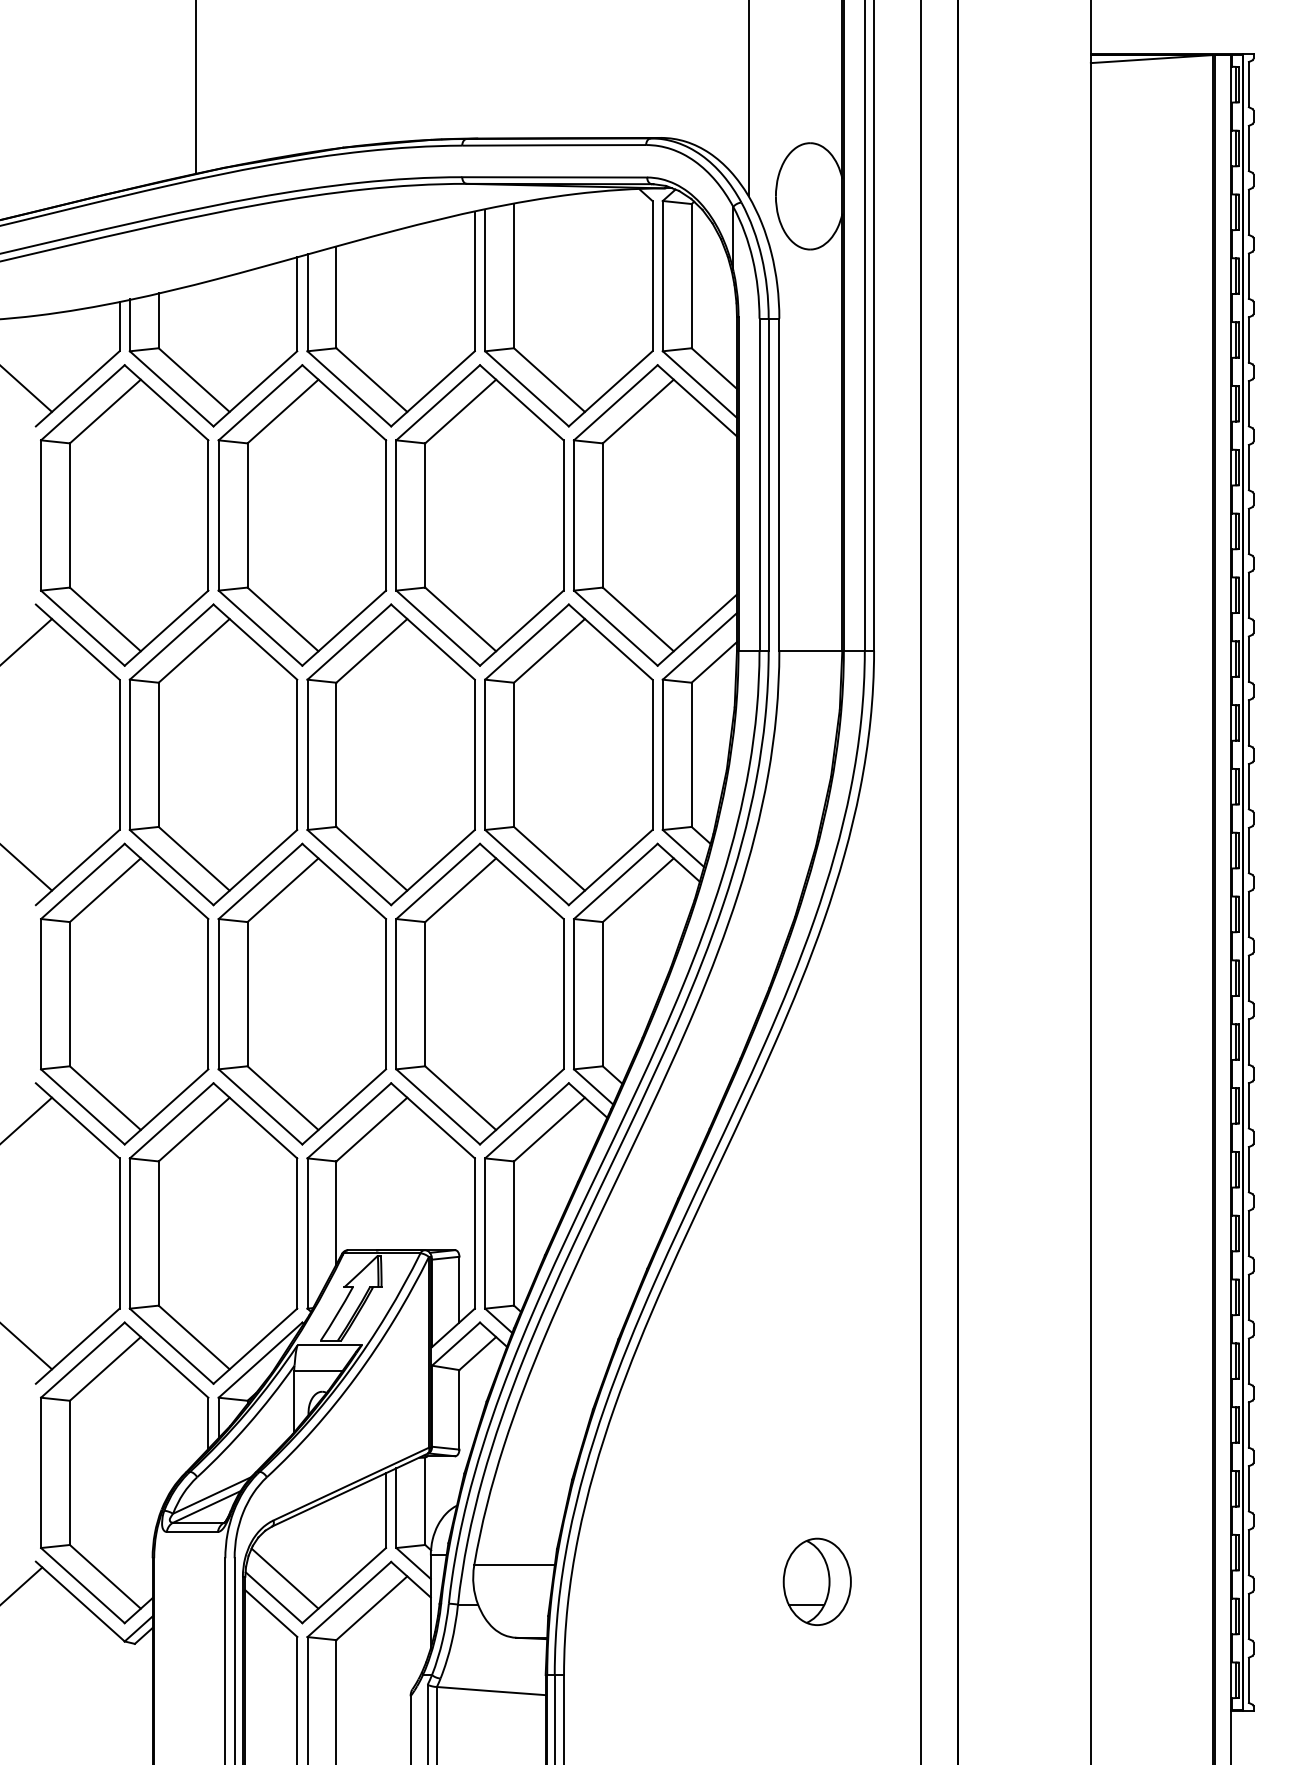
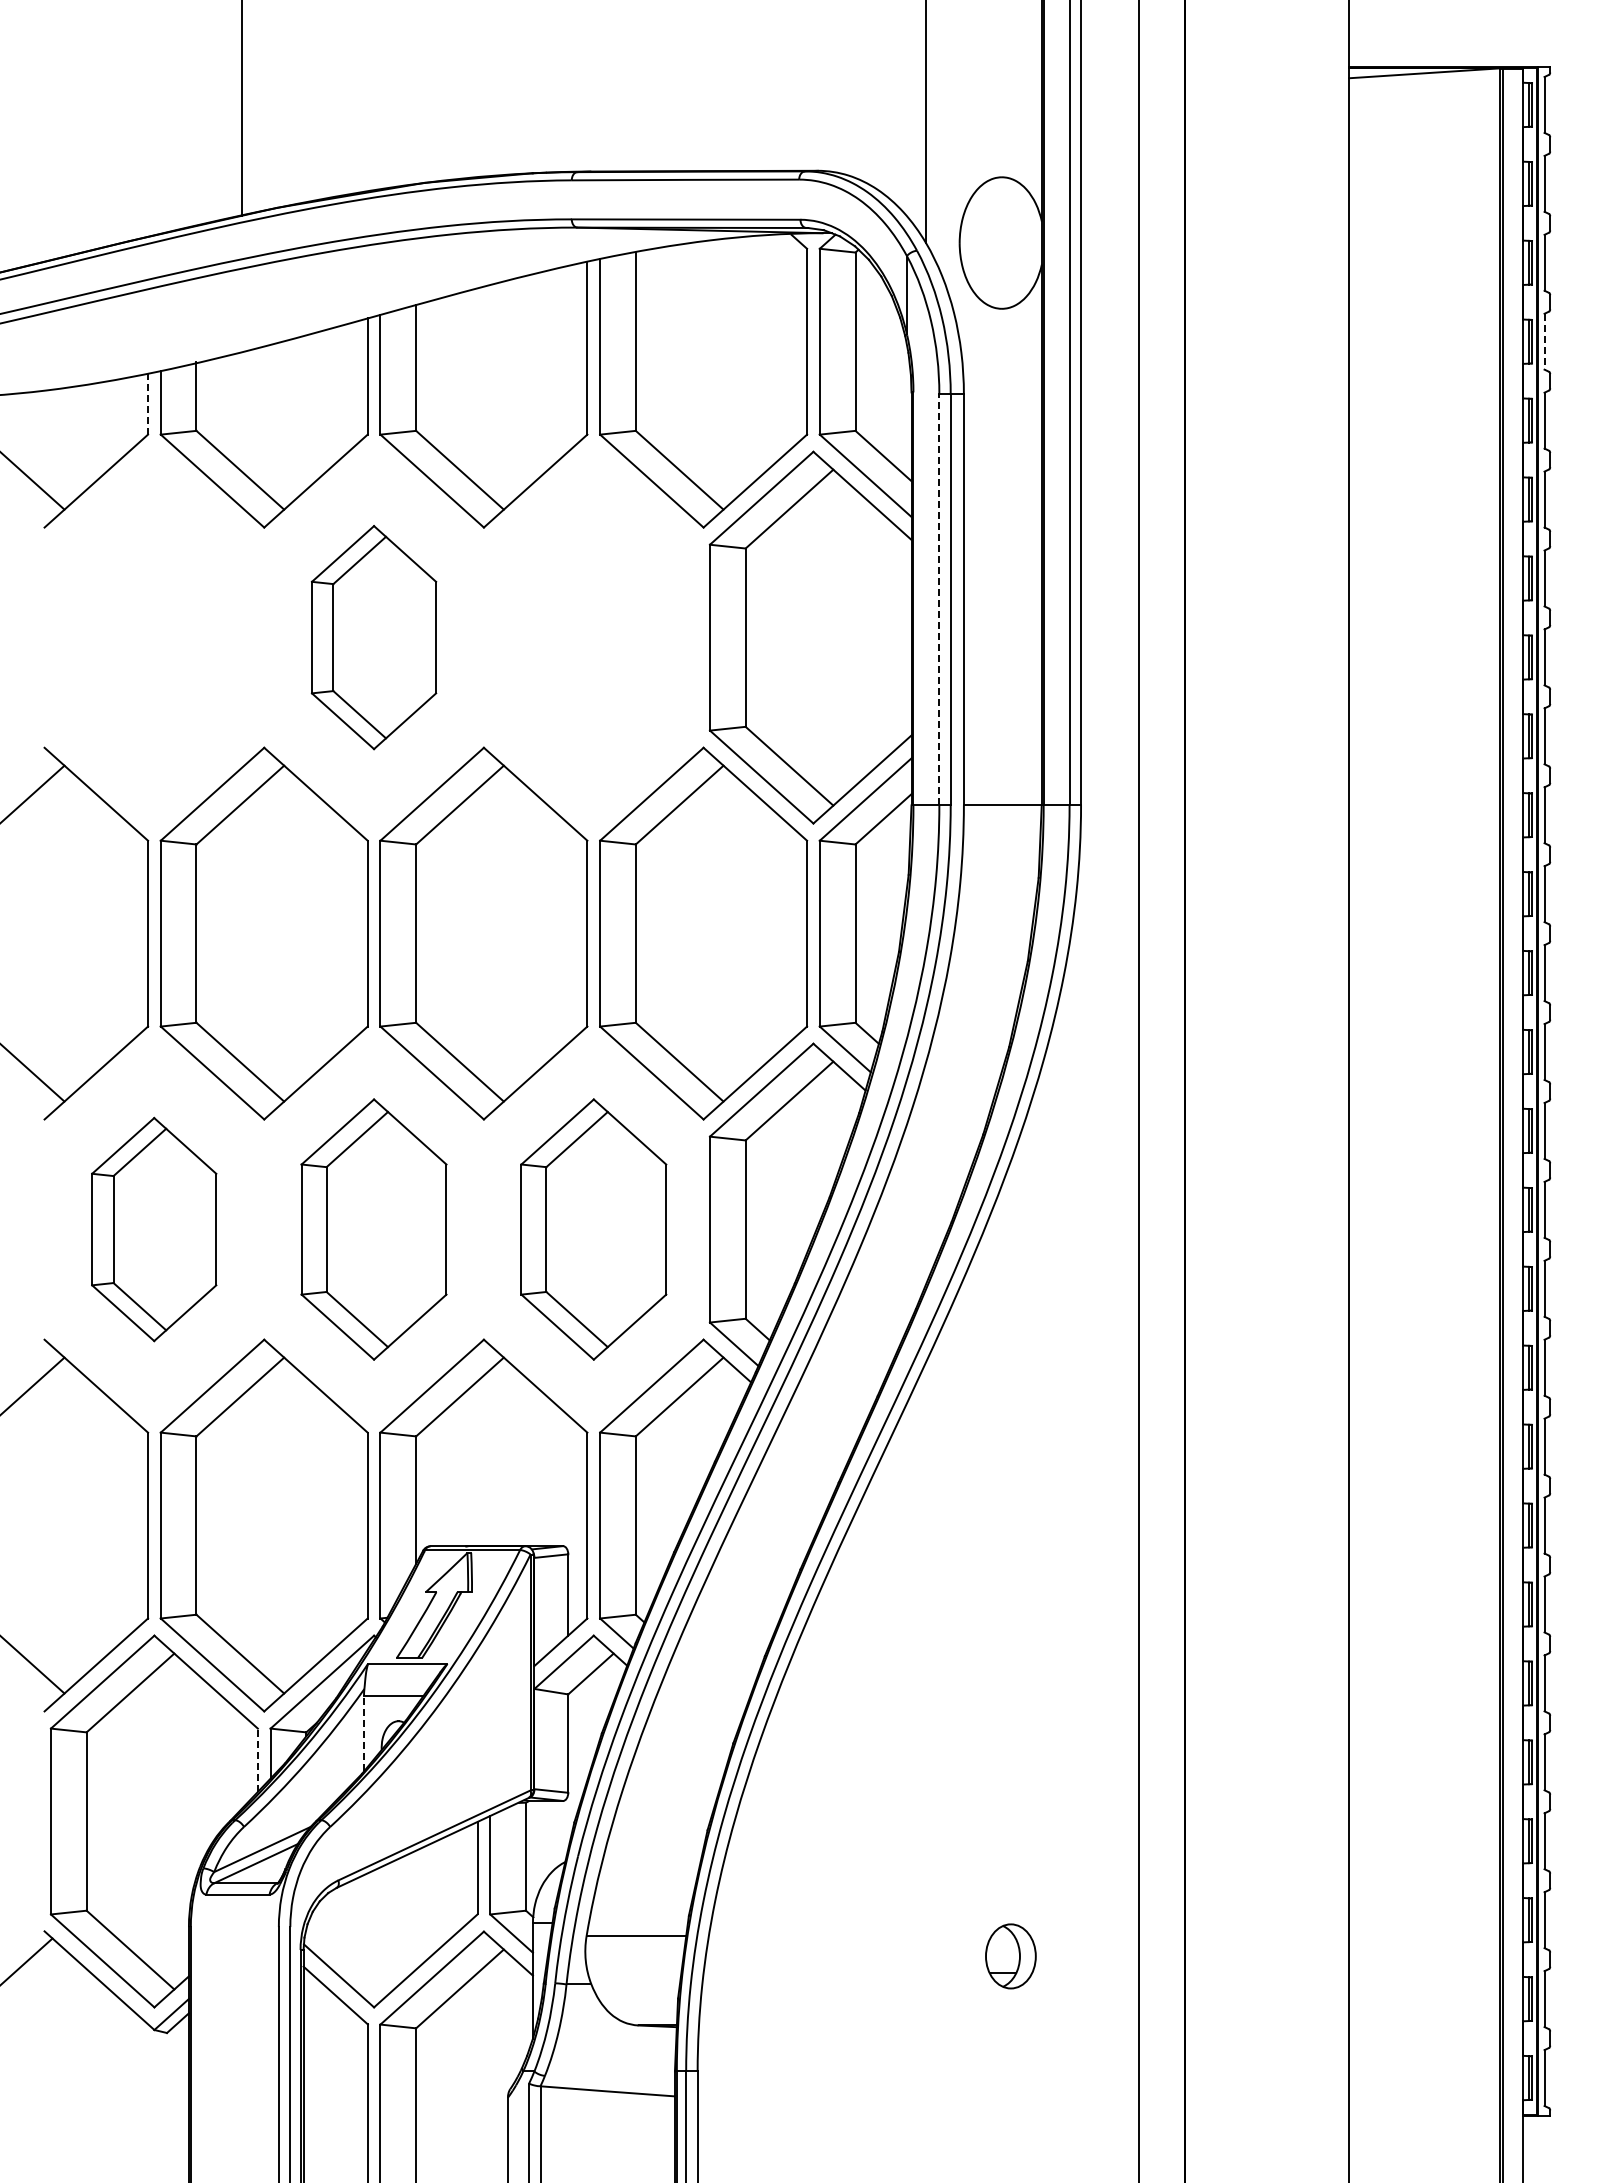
line: (1248, 275) -> (1544, 341), solid -> dashed
line: (119, 326) -> (148, 404), solid -> dashed
line: (759, 484) -> (939, 599), solid -> dashed
part: (123, 515) -> (153, 637), removed
part: (301, 515) -> (373, 637), size x0.6
part: (479, 515) -> (593, 637), removed
part: (123, 994) -> (153, 1229), size x0.6
part: (301, 994) -> (373, 1229), size x0.7
part: (479, 994) -> (593, 1229), size x0.7
line: (294, 1401) -> (364, 1733), solid -> dashed
line: (208, 1423) -> (257, 1760), solid -> dashed
line: (284, 1578) -> (352, 1952), removed
part: (817, 1582) -> (1010, 1956), size x0.6

